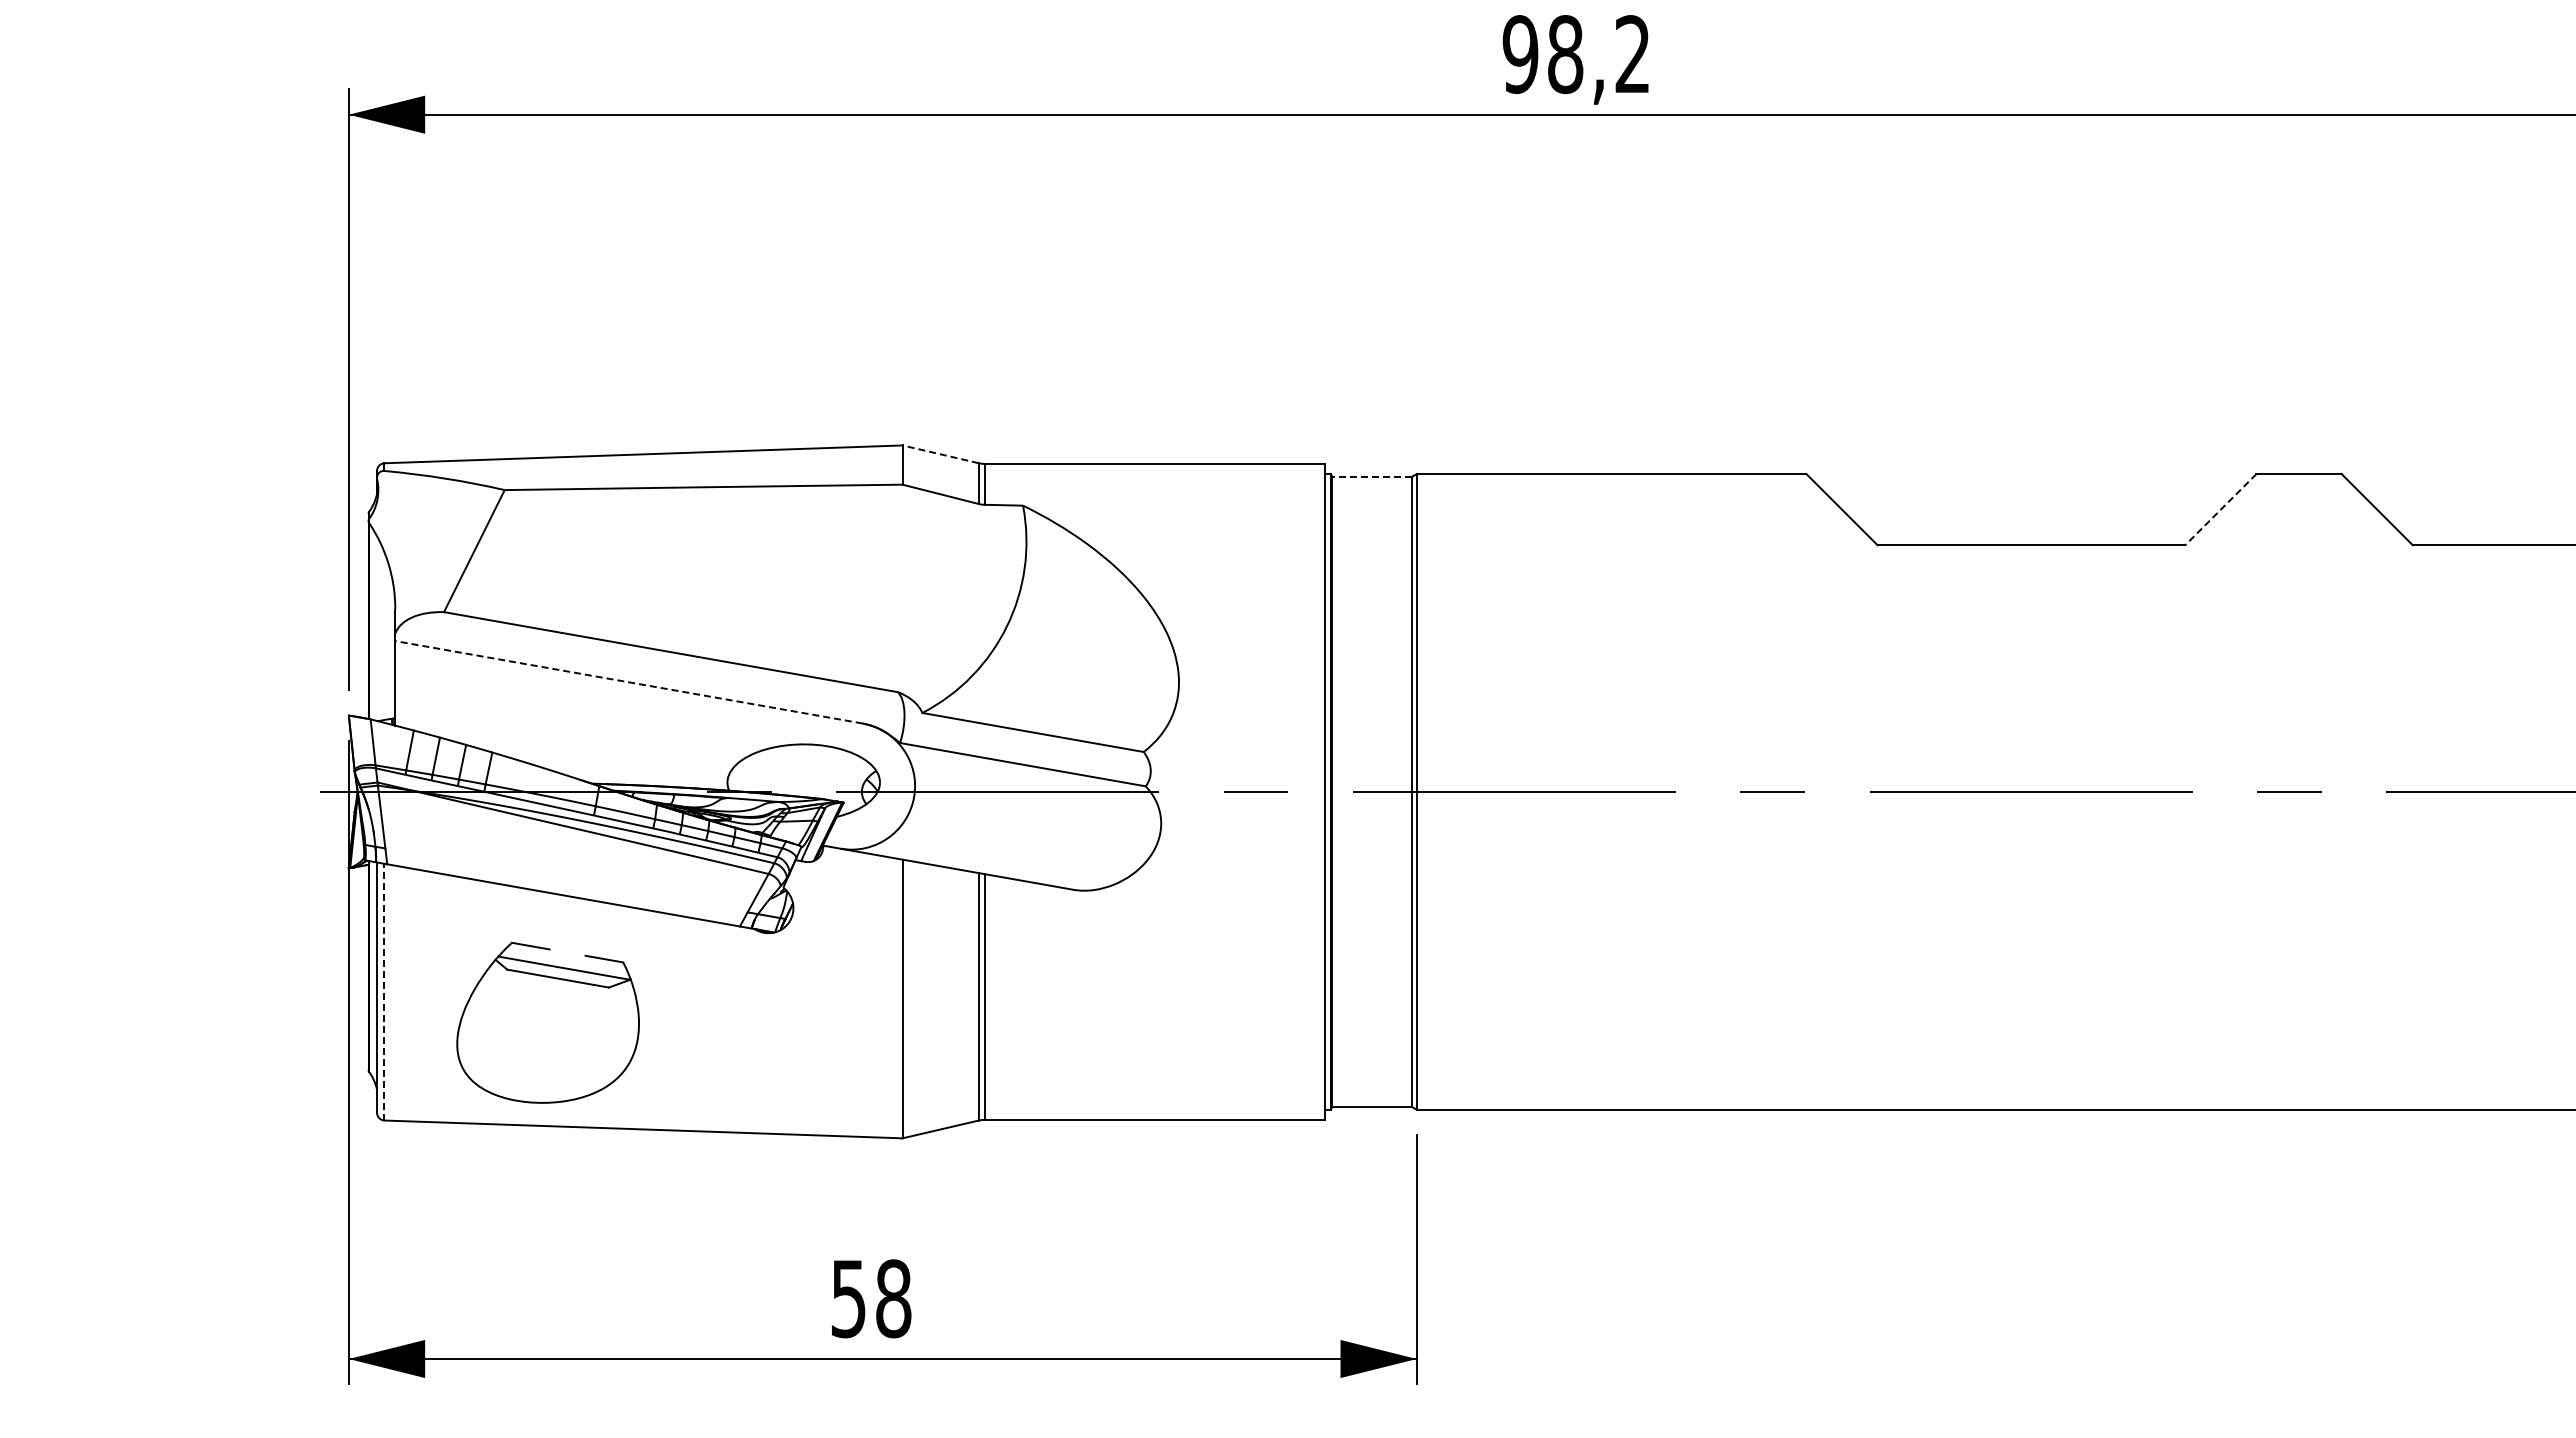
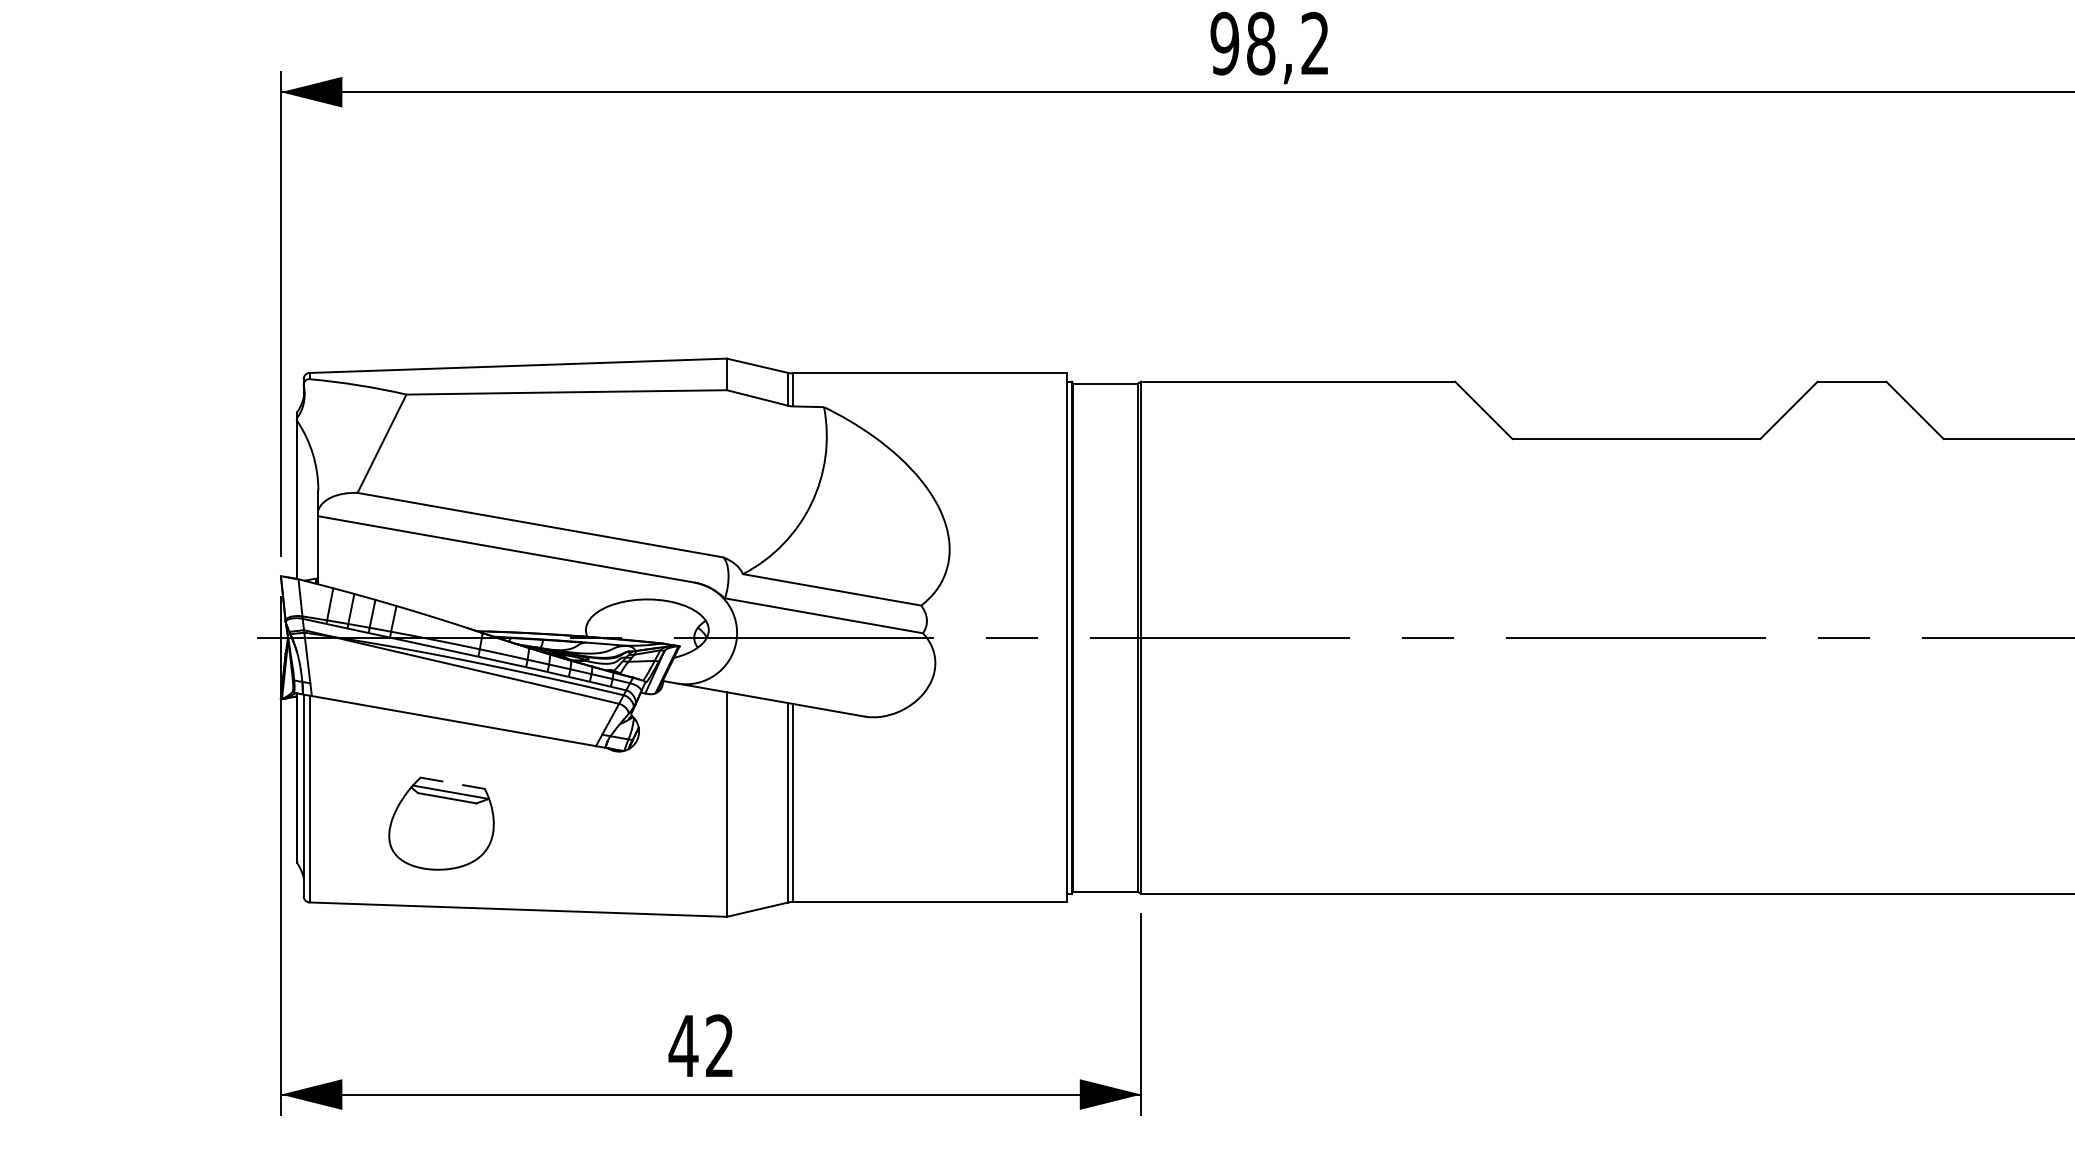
line: (940, 454) -> (757, 365), dashed -> solid
line: (1371, 476) -> (1104, 383), dashed -> solid
line: (2220, 510) -> (1788, 411), dashed -> solid
line: (628, 682) -> (506, 549), dashed -> solid
line: (384, 991) -> (309, 798), dashed -> solid
part: (548, 1022) -> (441, 823), size x0.71
text: (870, 1298) -> (701, 1045), 58 -> 42

